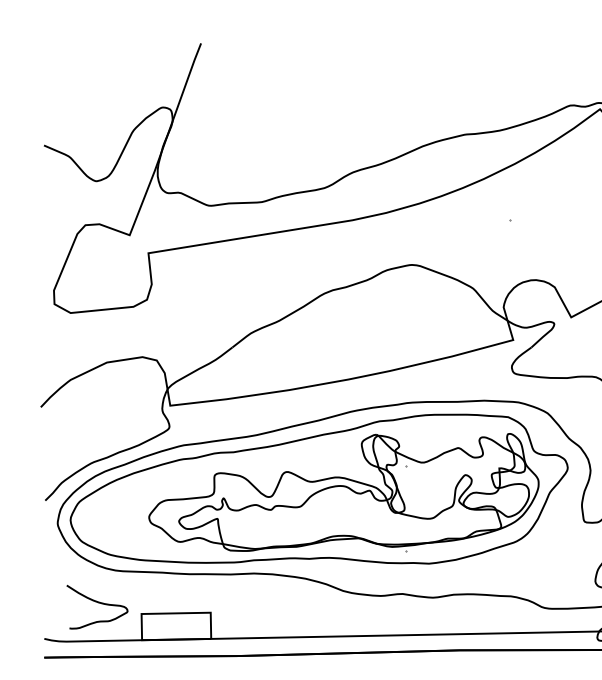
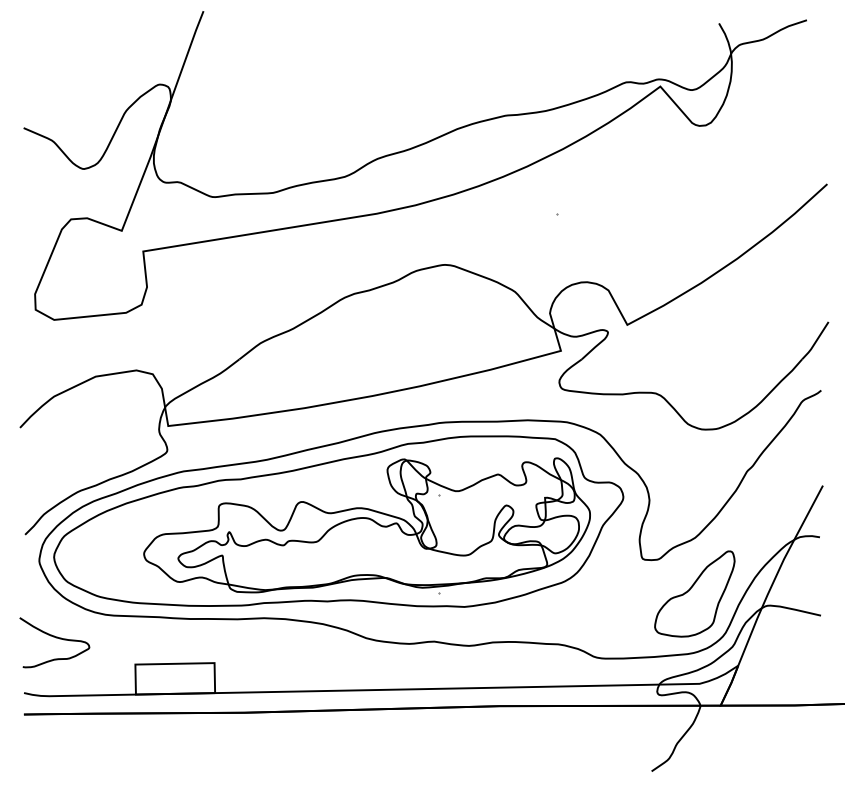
curve: (98, 603) -> (56, 638), moved

